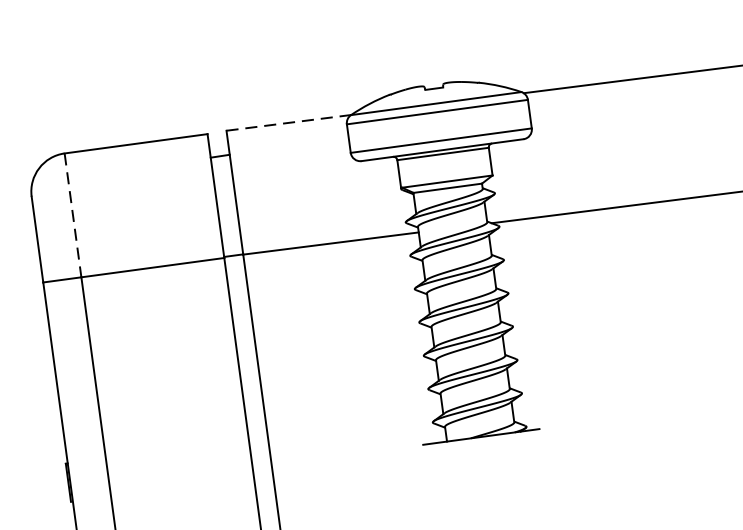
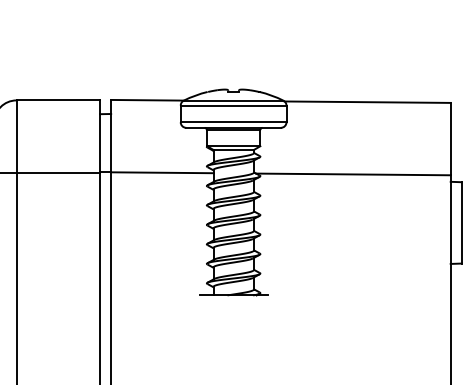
line: (290, 123) -> (148, 100), dashed -> solid
line: (73, 216) -> (16, 137), dashed -> solid

